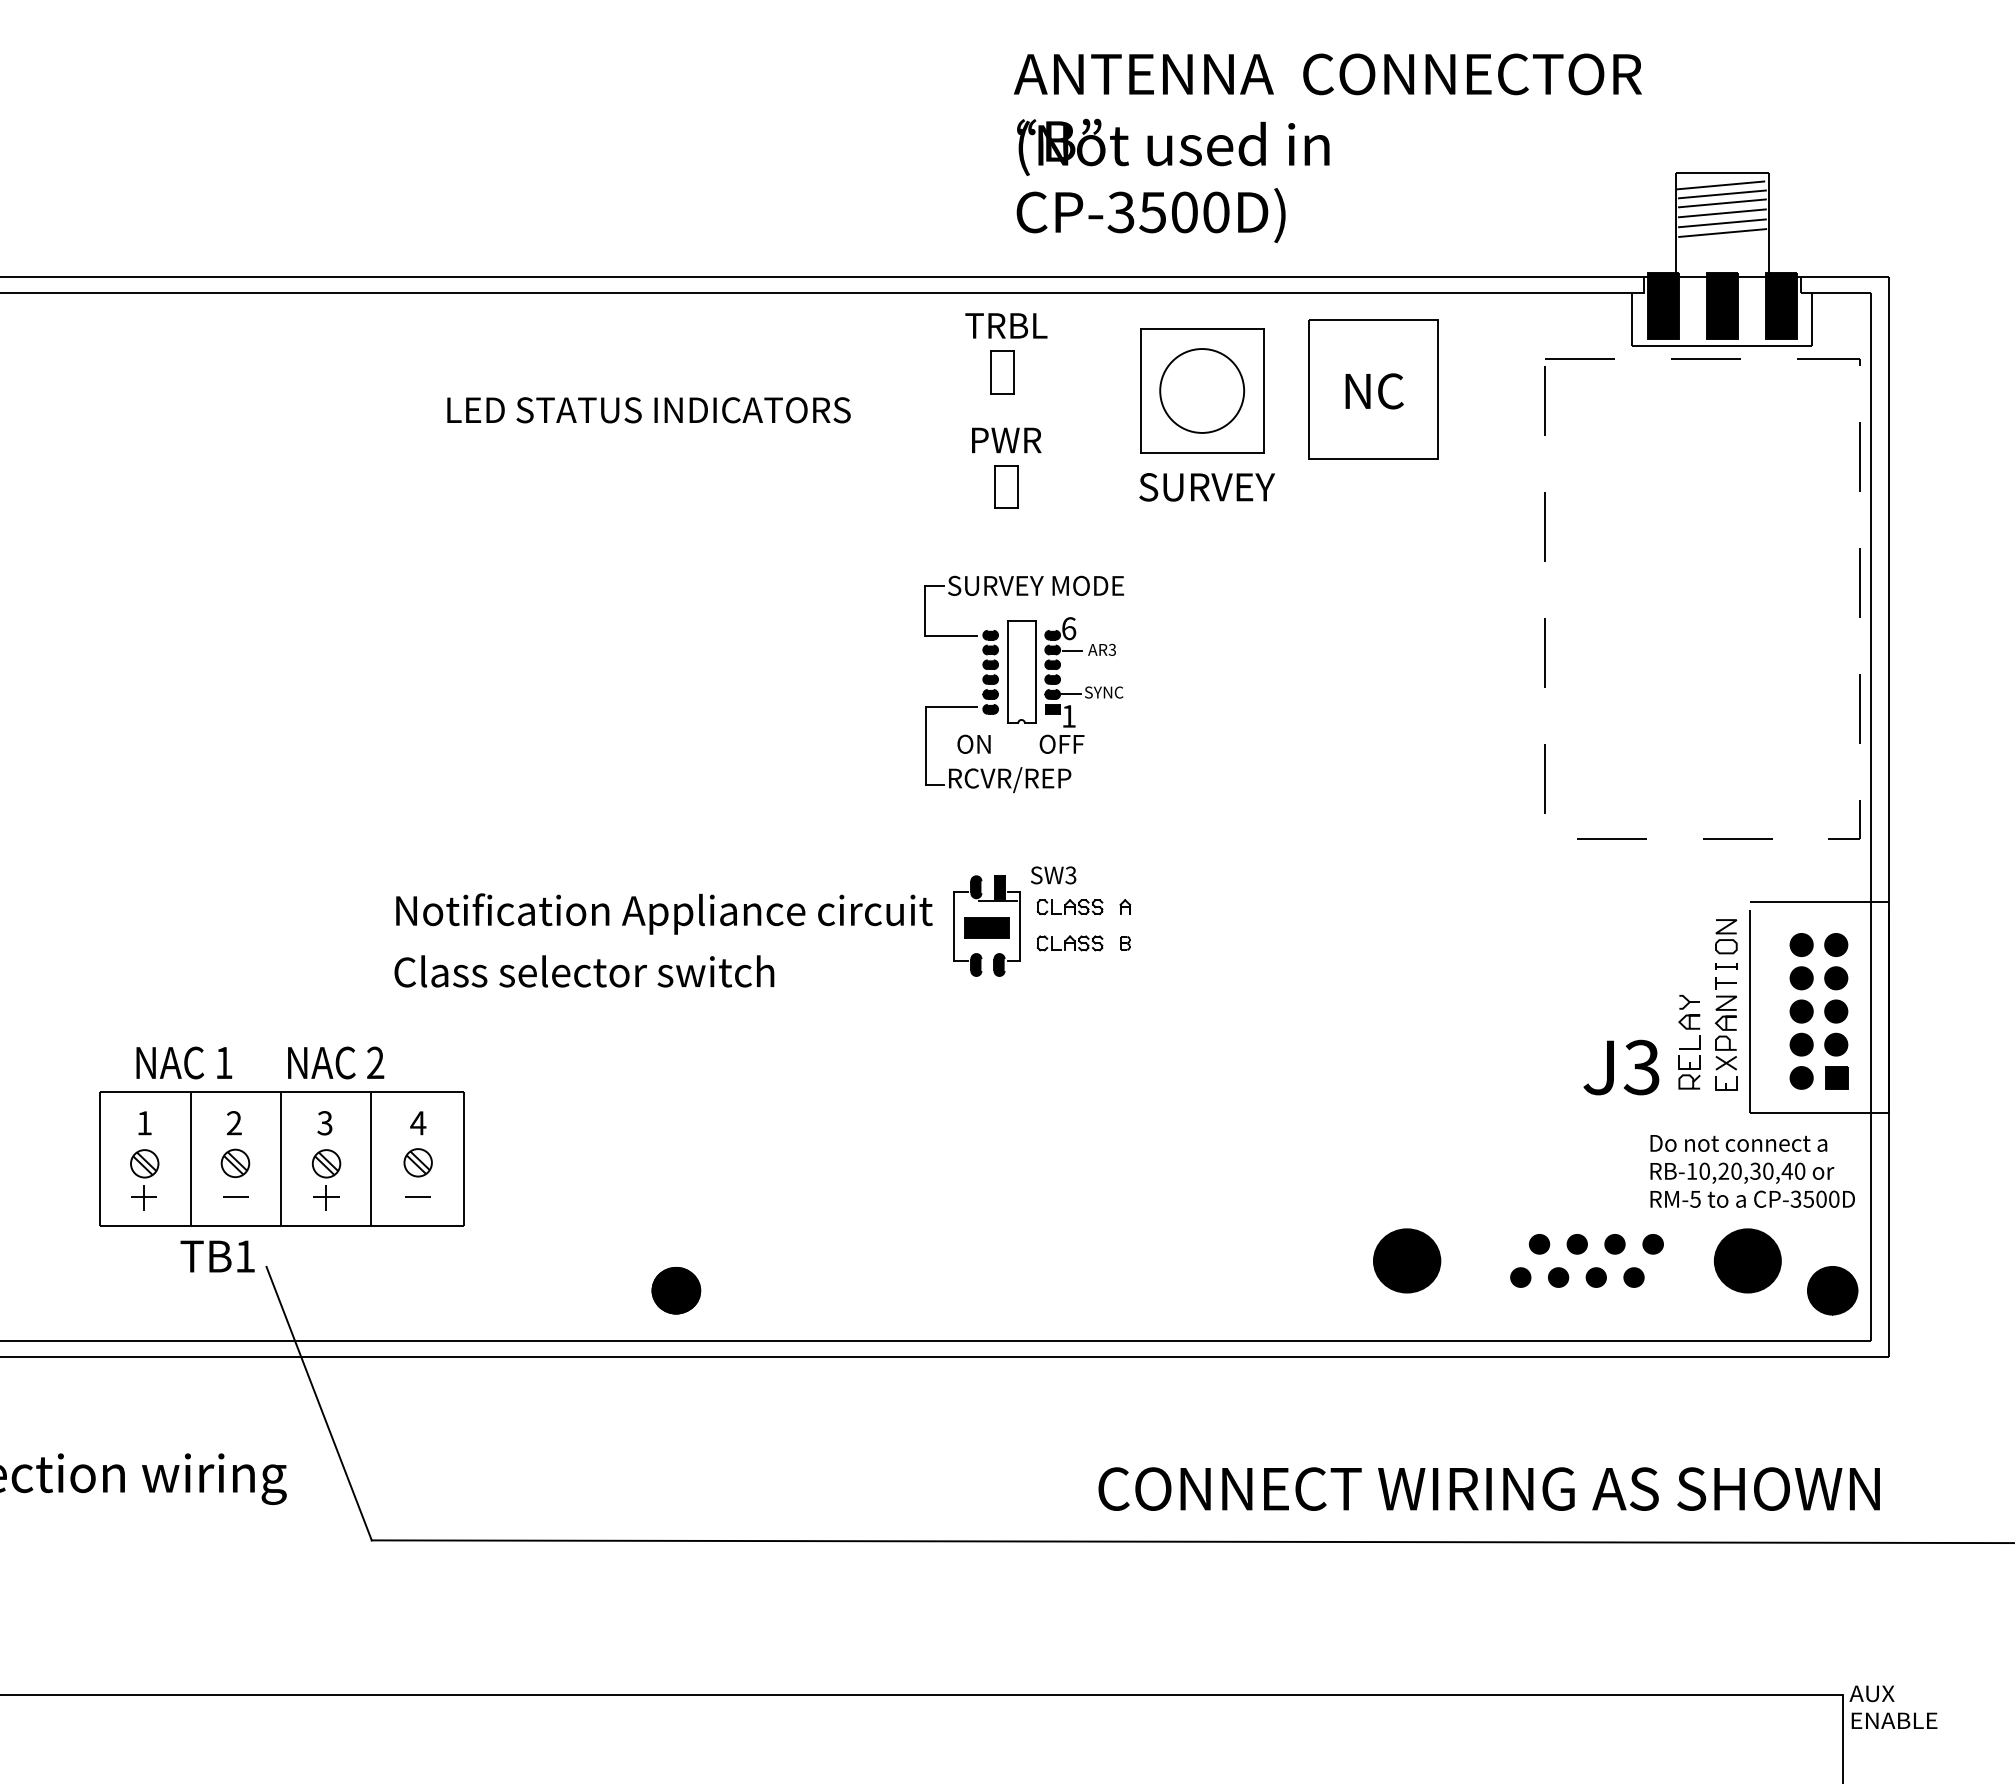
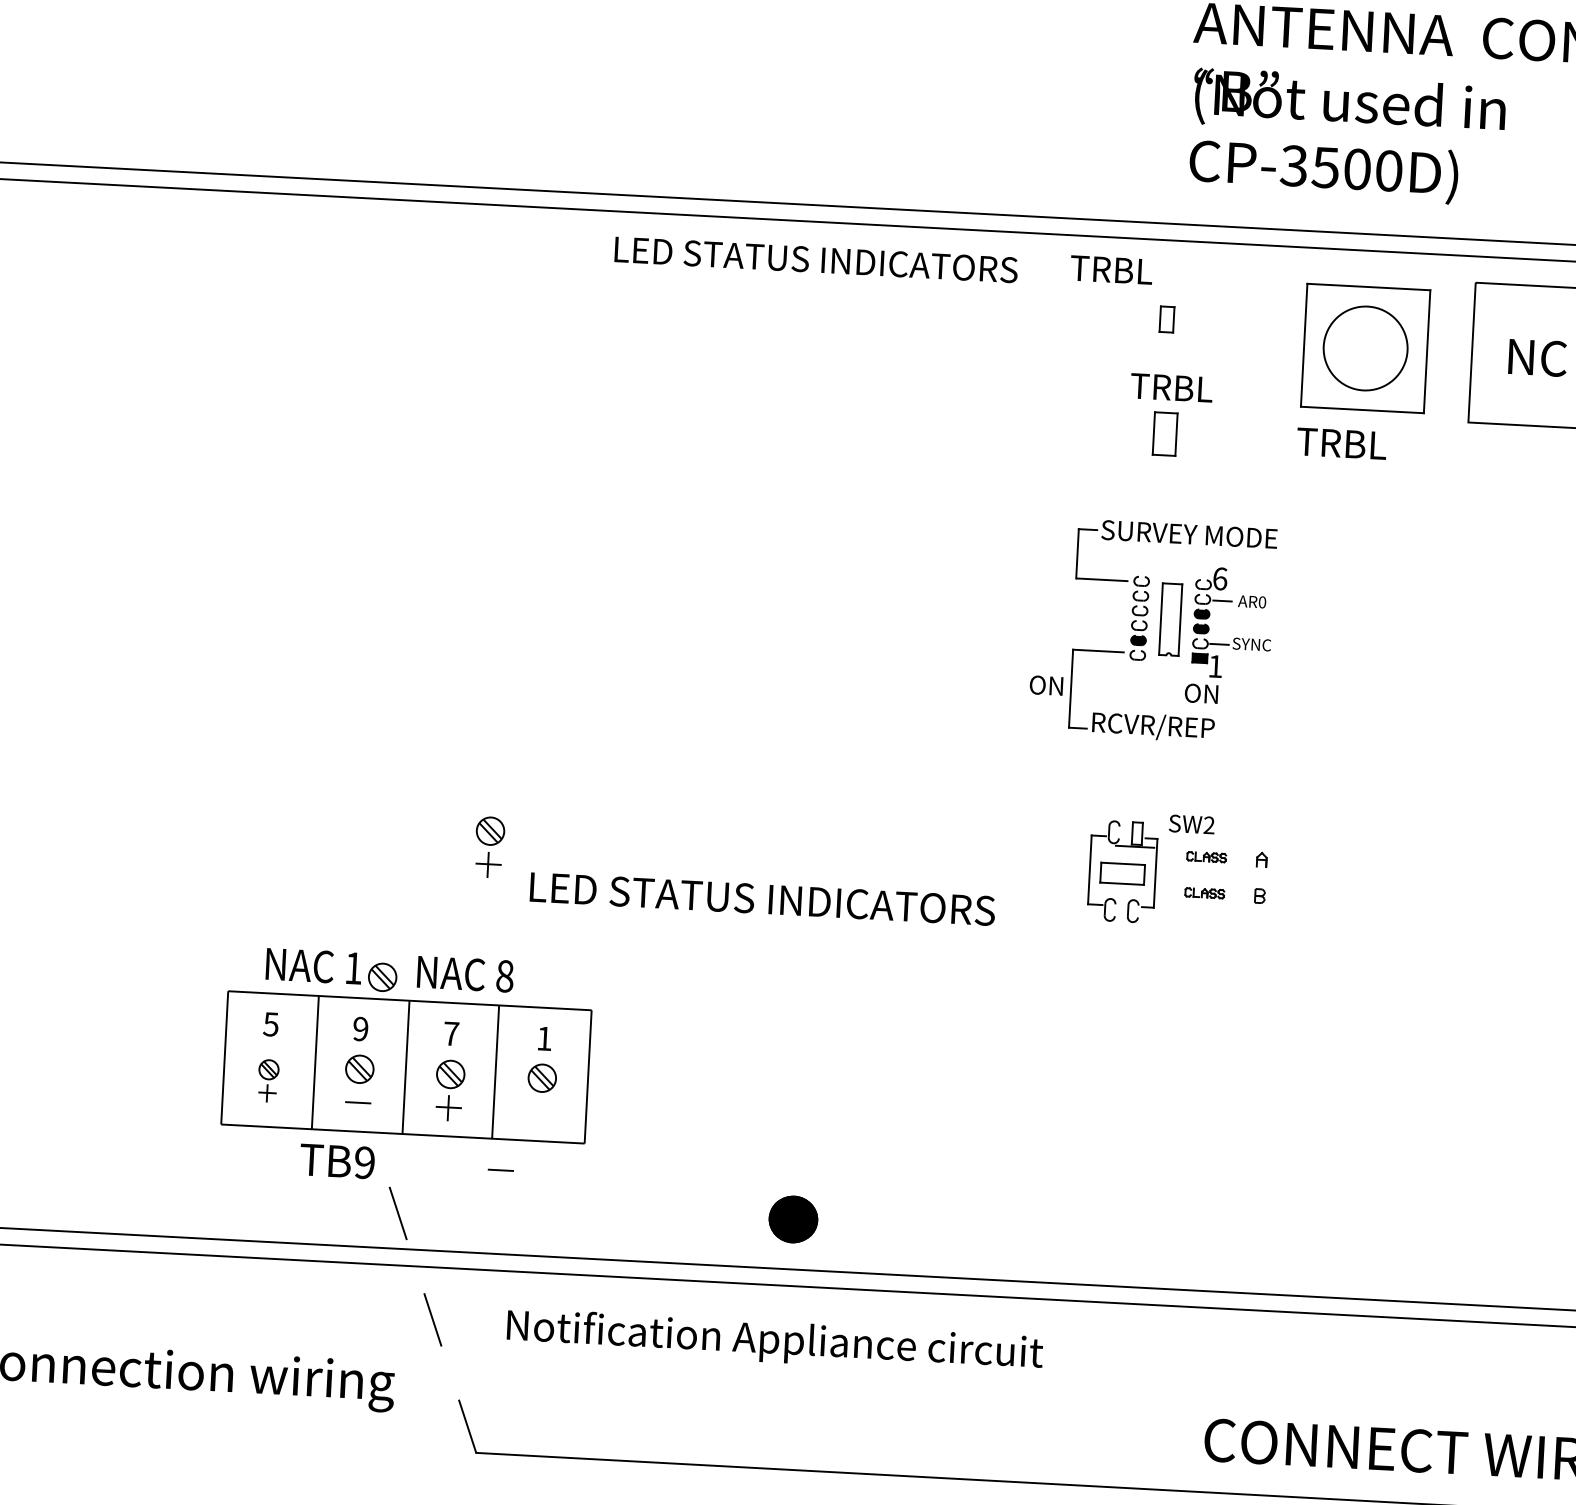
text: (1006, 325) -> (1111, 269), moved
part: (1002, 372) -> (1167, 319), size x0.6
text: (648, 410) -> (815, 260), moved
text: (1010, 440) -> (1171, 387), PWR -> TRBL
text: (1206, 487) -> (1364, 445), SURVEY -> TRBL
fill: (990, 634) -> (1141, 580), removed
fill: (1052, 634) -> (1203, 583), removed
fill: (990, 649) -> (1140, 595), removed
fill: (1052, 649) -> (1202, 598), removed
text: (1112, 649) -> (1262, 601), AR3 -> AR0
fill: (990, 664) -> (1139, 610), removed
part: (1021, 671) -> (1170, 619), size x0.7
fill: (990, 679) -> (1139, 625), removed
fill: (1052, 694) -> (1200, 643), removed
fill: (990, 708) -> (1137, 654), removed
text: (973, 743) -> (1045, 684), moved
text: (1072, 744) -> (1217, 694), OFF -> ON
text: (1070, 875) -> (1208, 825), SW3 -> SW2
fill: (976, 887) -> (1114, 832), removed
fill: (999, 887) -> (1137, 833), removed
part: (1069, 907) -> (1206, 857), size x0.6
text: (664, 913) -> (775, 1341), moved
fill: (986, 928) -> (1122, 874), removed
part: (353, 934) -> (489, 846), added
part: (1069, 943) -> (1204, 893), size x0.6
fill: (976, 965) -> (1110, 910), removed
fill: (999, 965) -> (1133, 911), removed
text: (627, 971) -> (761, 898), Class selector switch -> LED STATUS INDICATORS
text: (375, 1062) -> (504, 975), 2 -> 8
part: (253, 1070) -> (382, 977), added
text: (143, 1123) -> (270, 1024), 1 -> 5
text: (233, 1123) -> (359, 1029), 2 -> 9
text: (324, 1123) -> (450, 1034), 3 -> 7
text: (418, 1123) -> (544, 1039), 4 -> 1
part: (144, 1179) -> (268, 1080), size x0.7
line: (417, 1196) -> (500, 1169), moved
text: (245, 1256) -> (364, 1162), TB1 -> TB9
fill: (1406, 1260) -> (1524, 1227), removed
line: (319, 1403) -> (431, 1313), solid -> dashed

